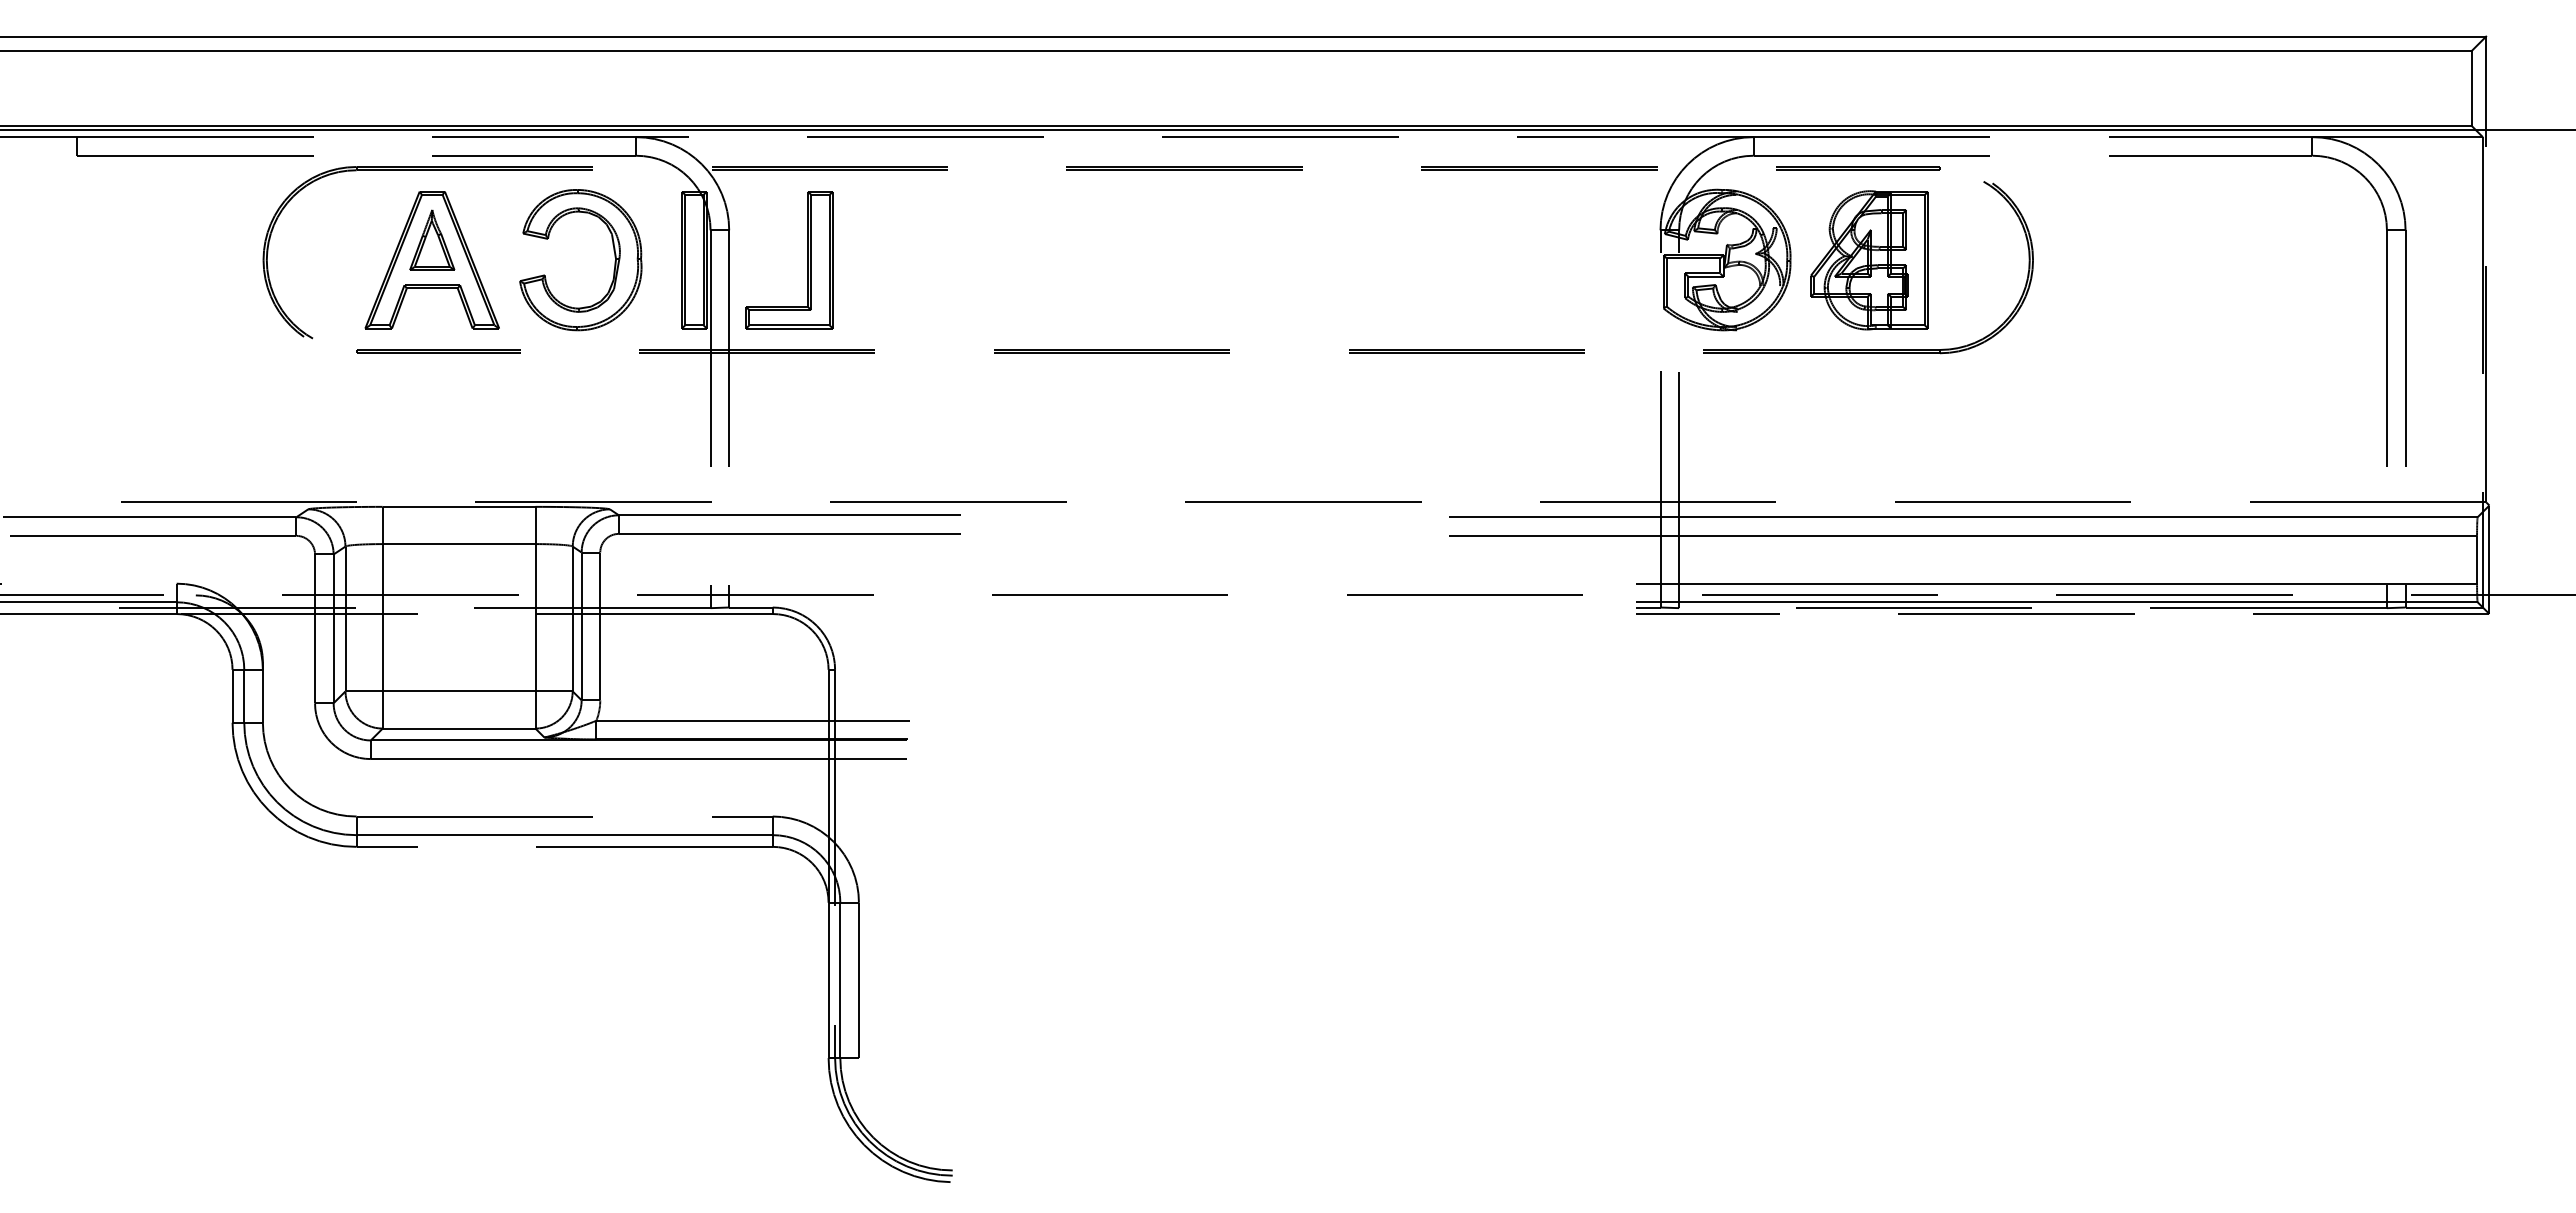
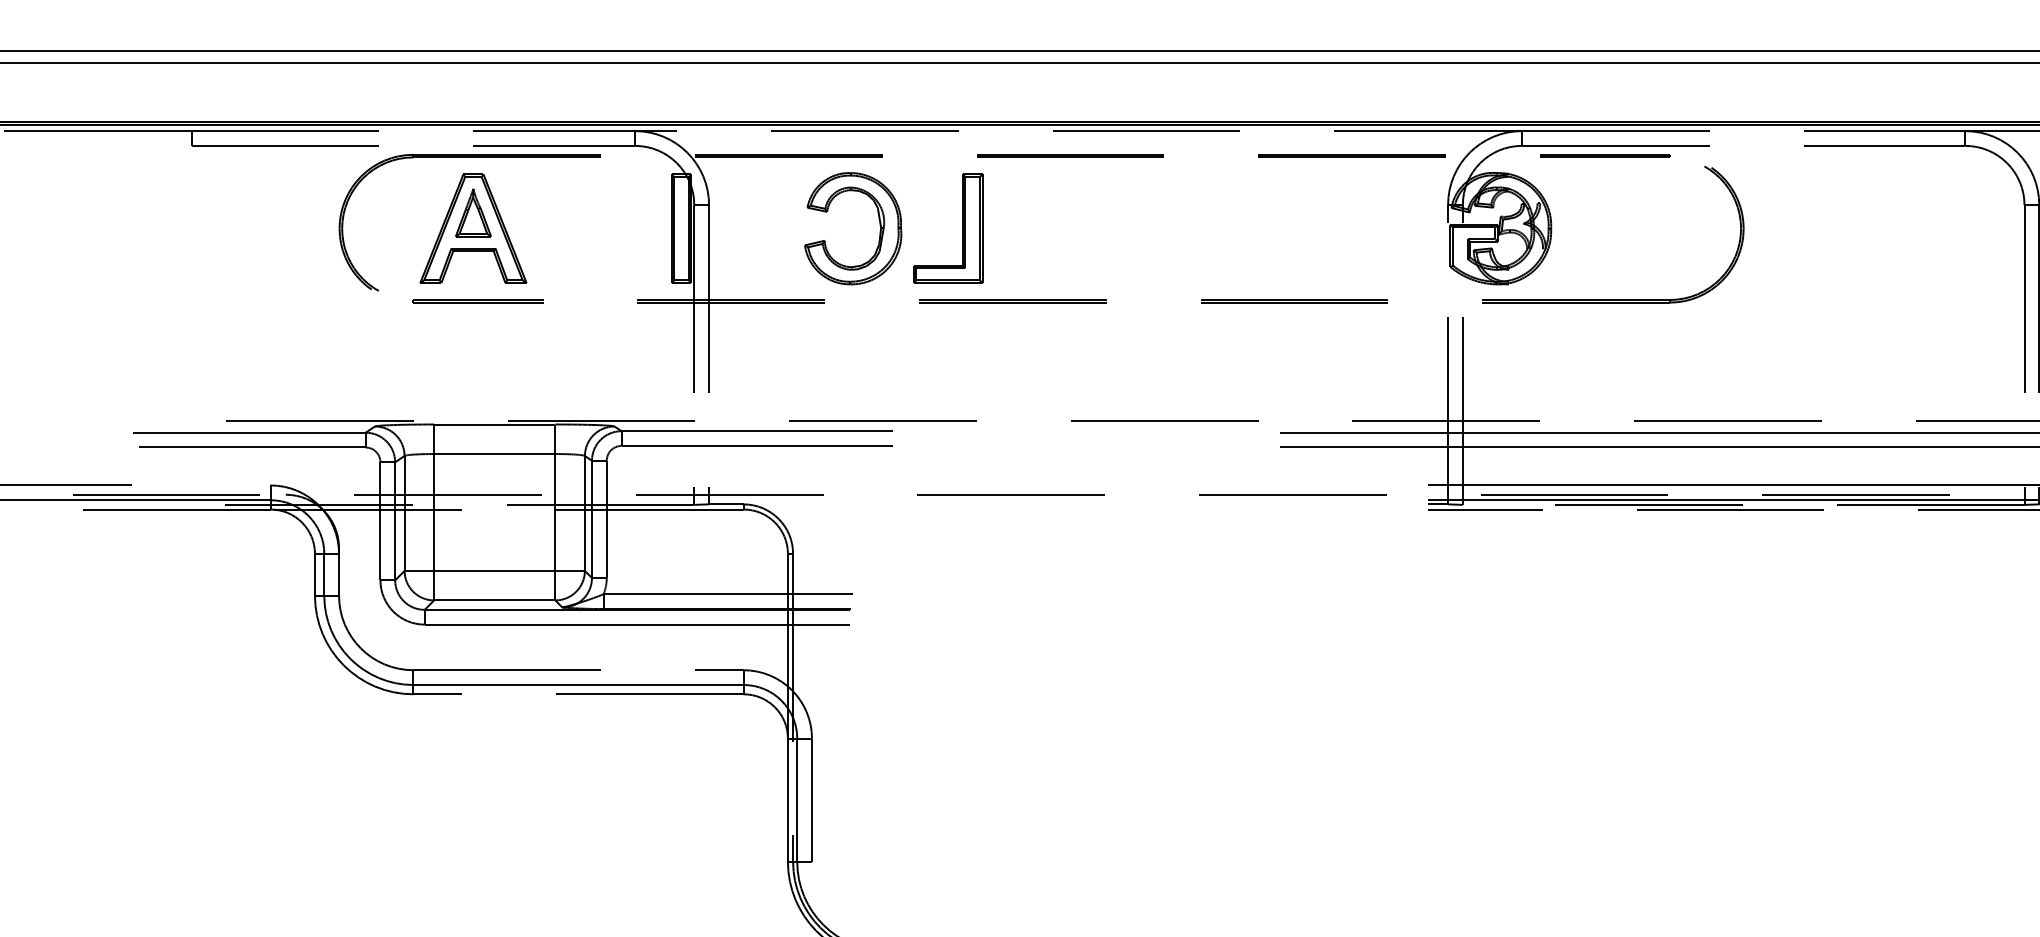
part: (807, 260) -> (962, 229), moved
part: (1869, 260) -> (1613, 229), removed
part: (614, 261) -> (879, 229), moved

